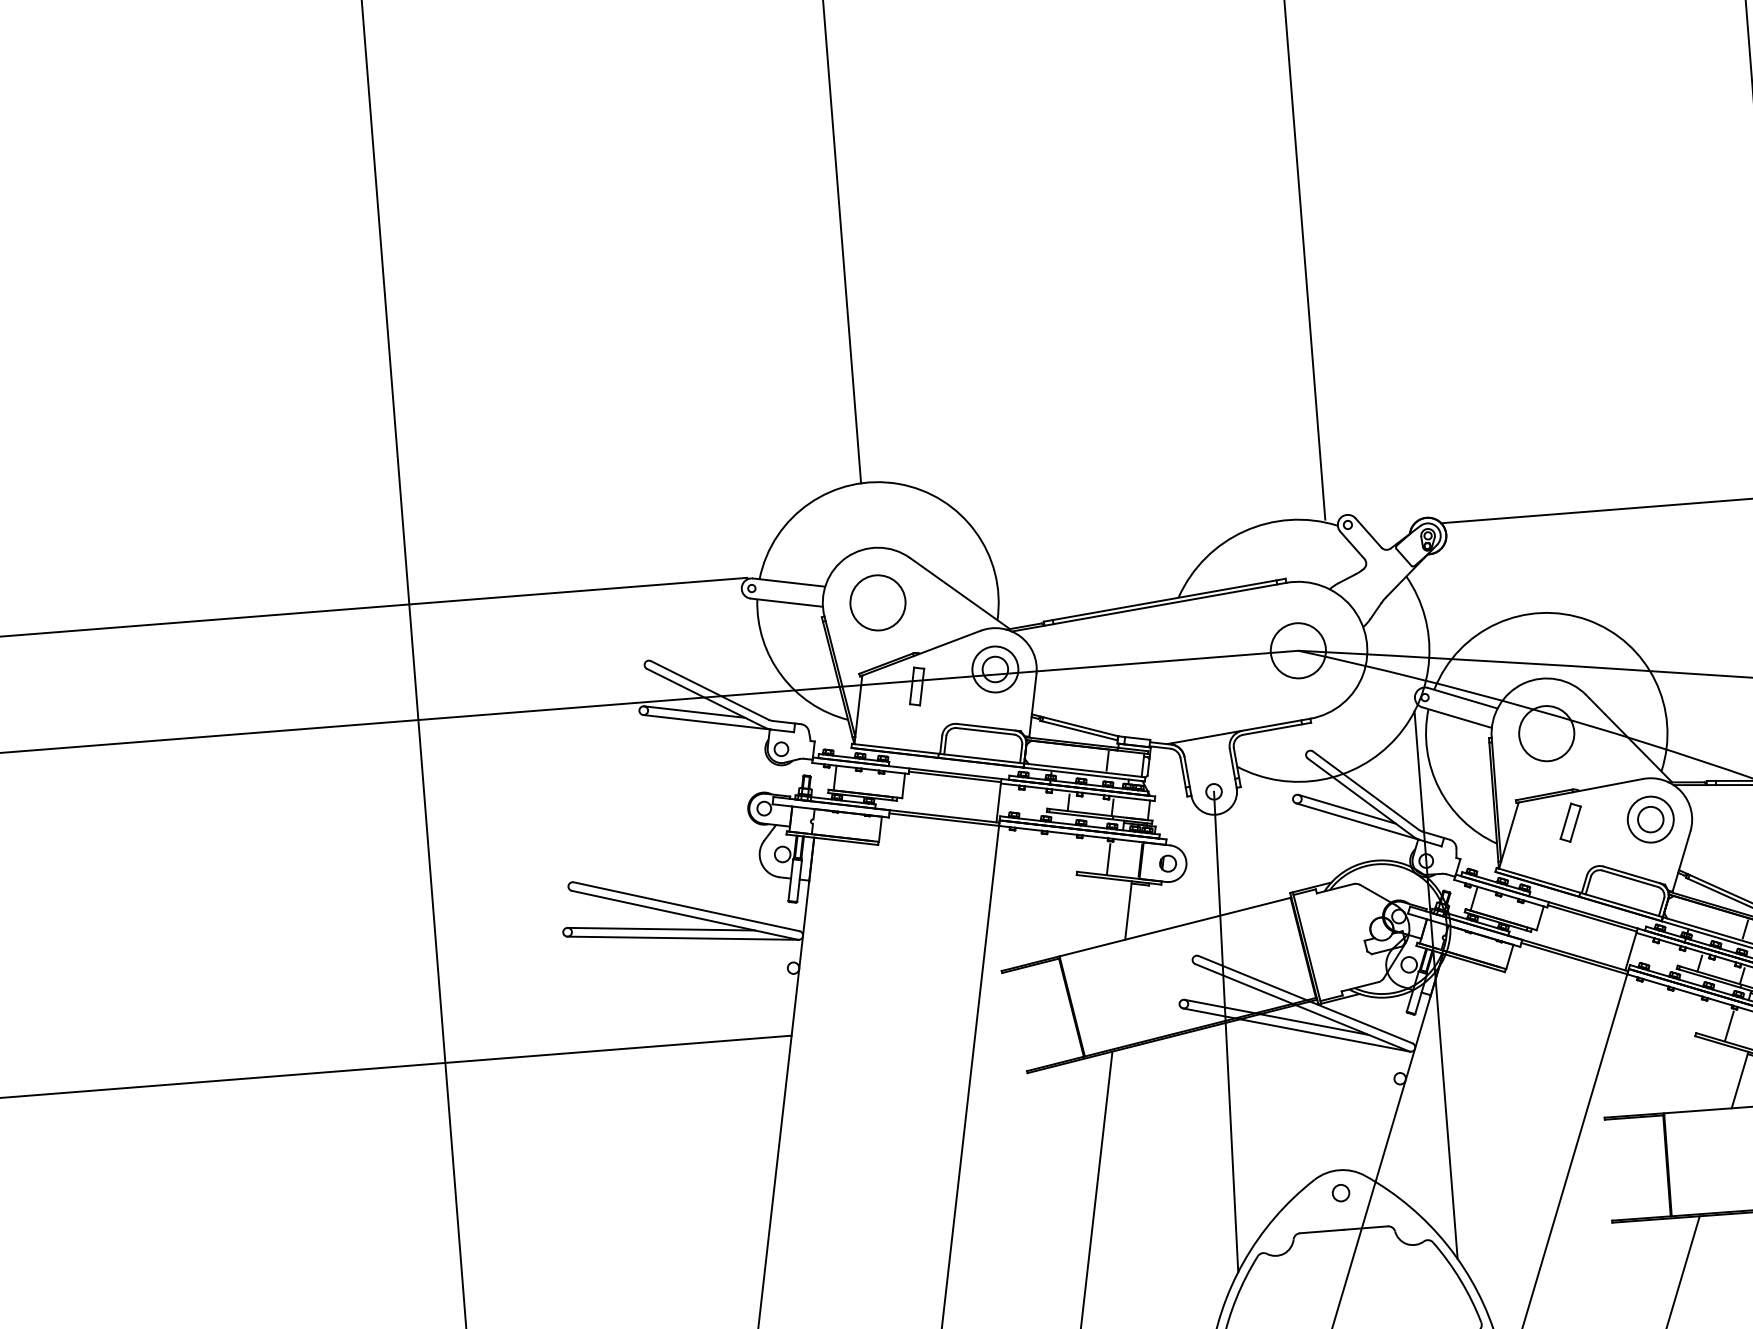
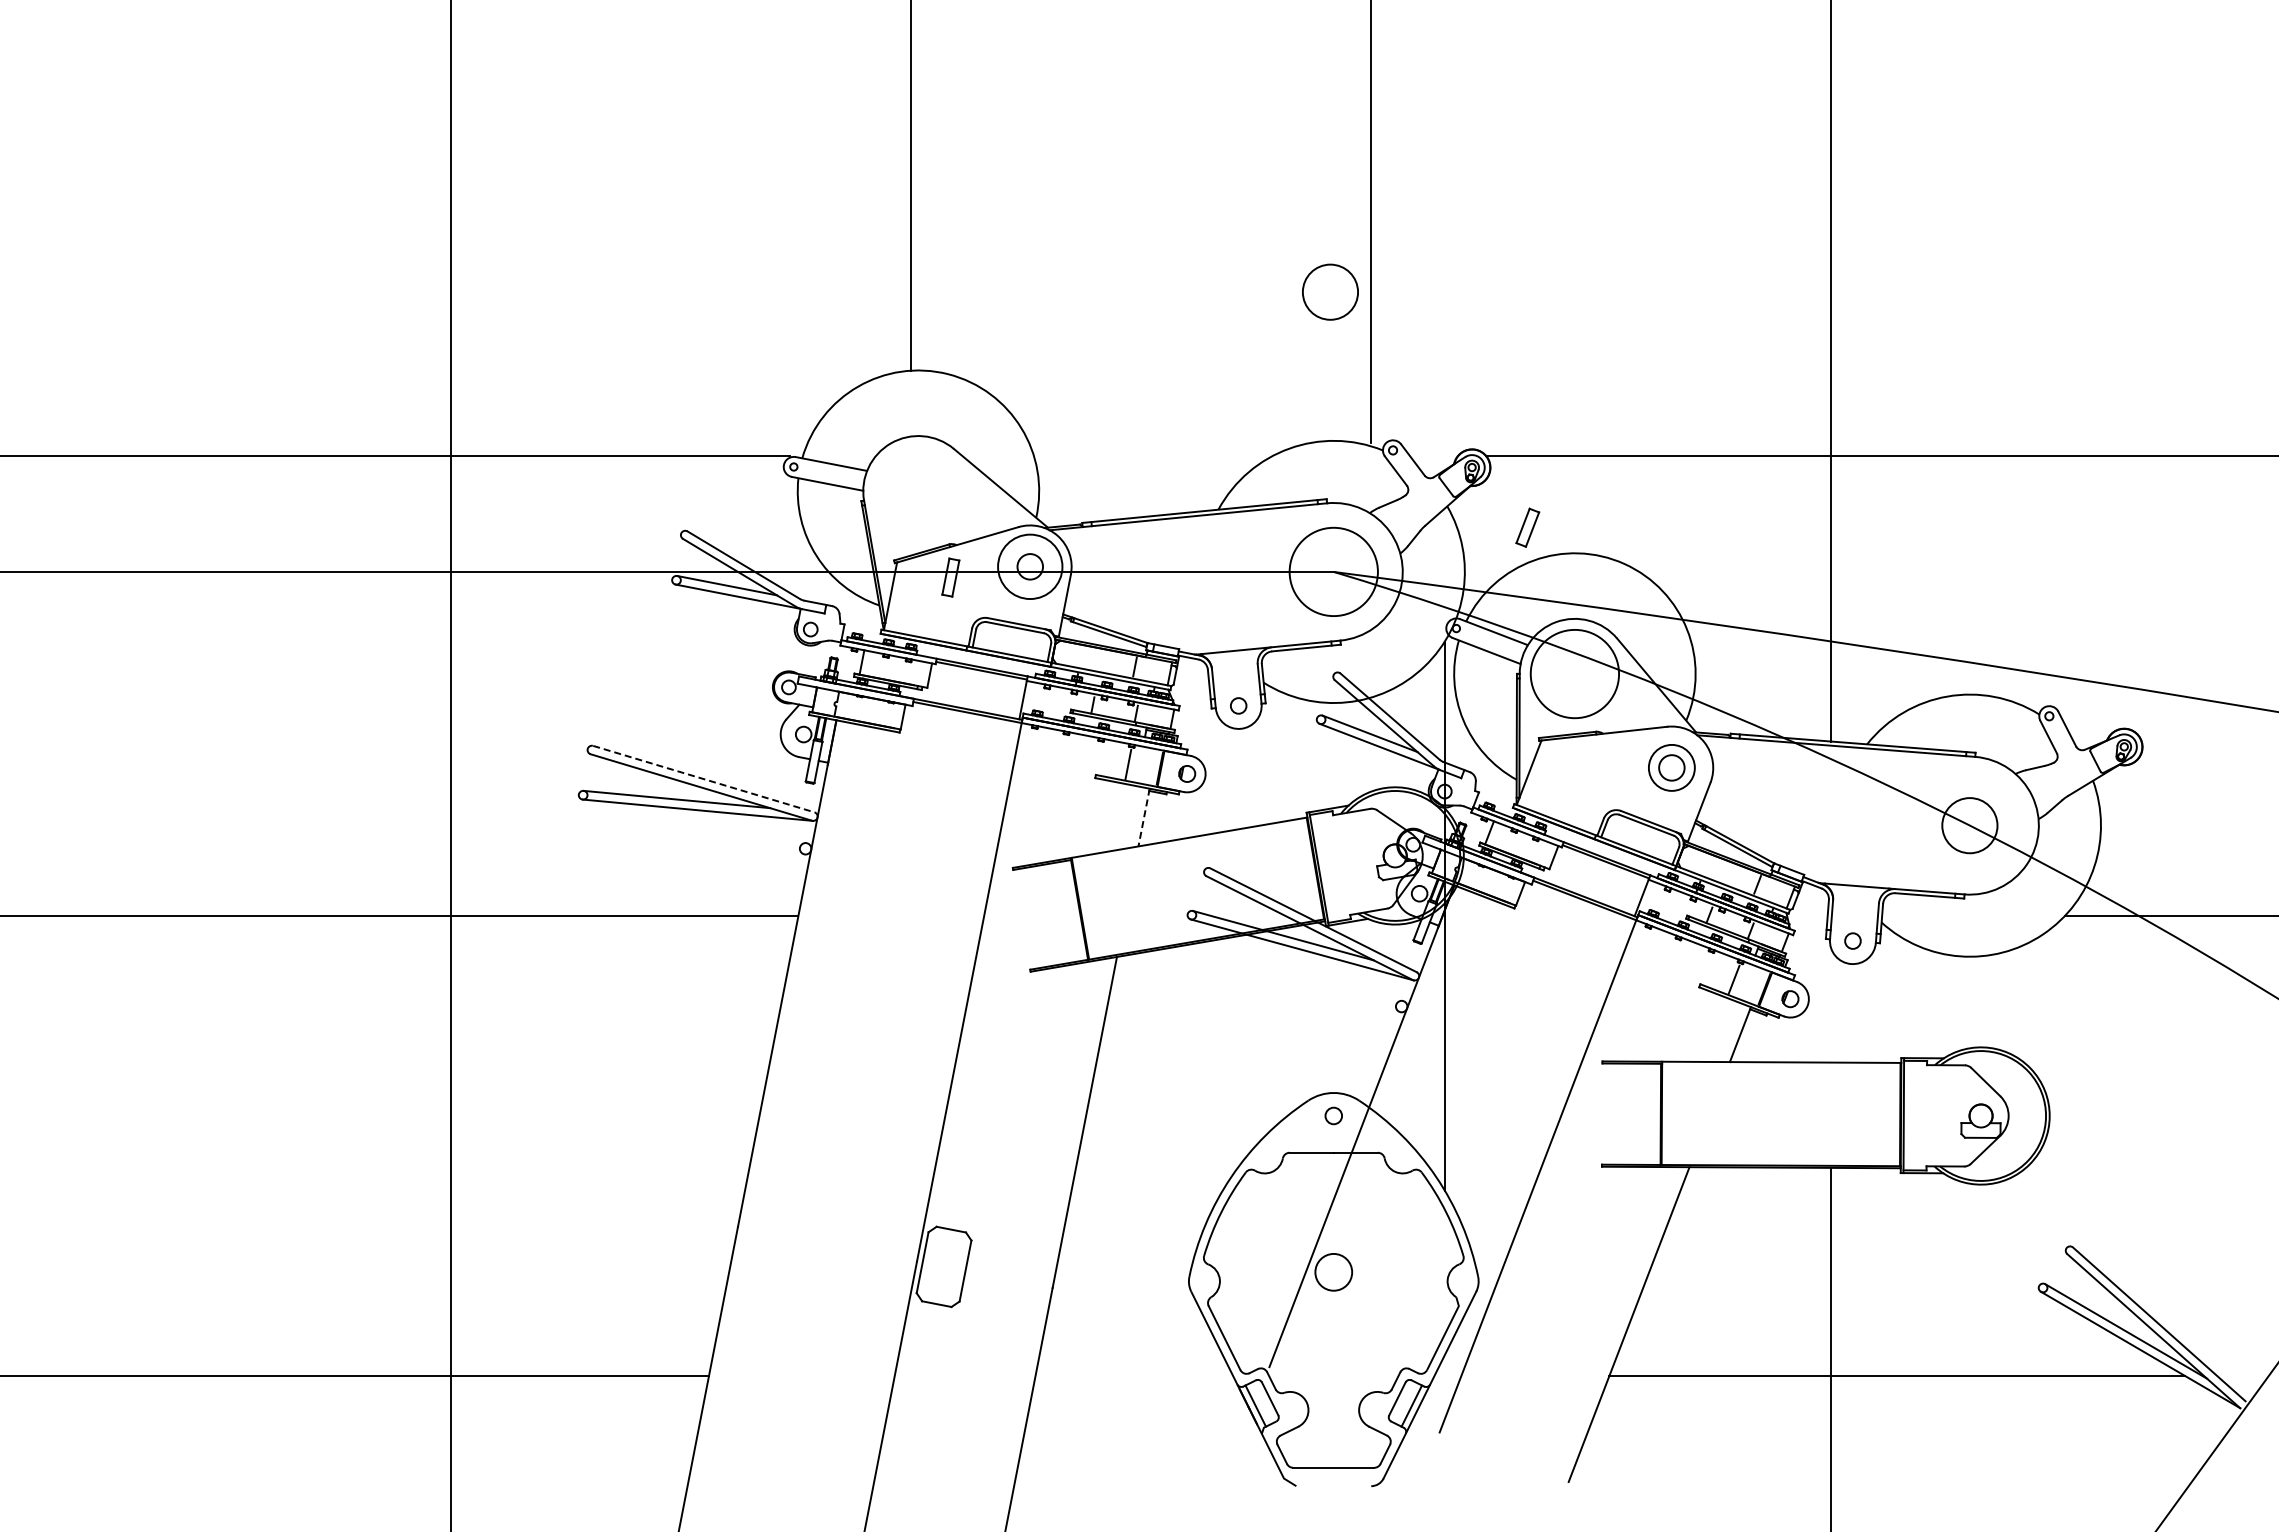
circle: (877, 602) -> (1330, 291), moved
circle: (1298, 650) -> (1333, 571), size x1.6
circle: (995, 669) -> (1030, 566), size x1.4
circle: (1546, 733) -> (1574, 673), size x1.6
part: (1570, 822) -> (1527, 527), moved
line: (686, 907) -> (703, 779), solid -> dashed
line: (1129, 911) -> (1144, 818), solid -> dashed
line: (1225, 1031) -> (1231, 945), removed

